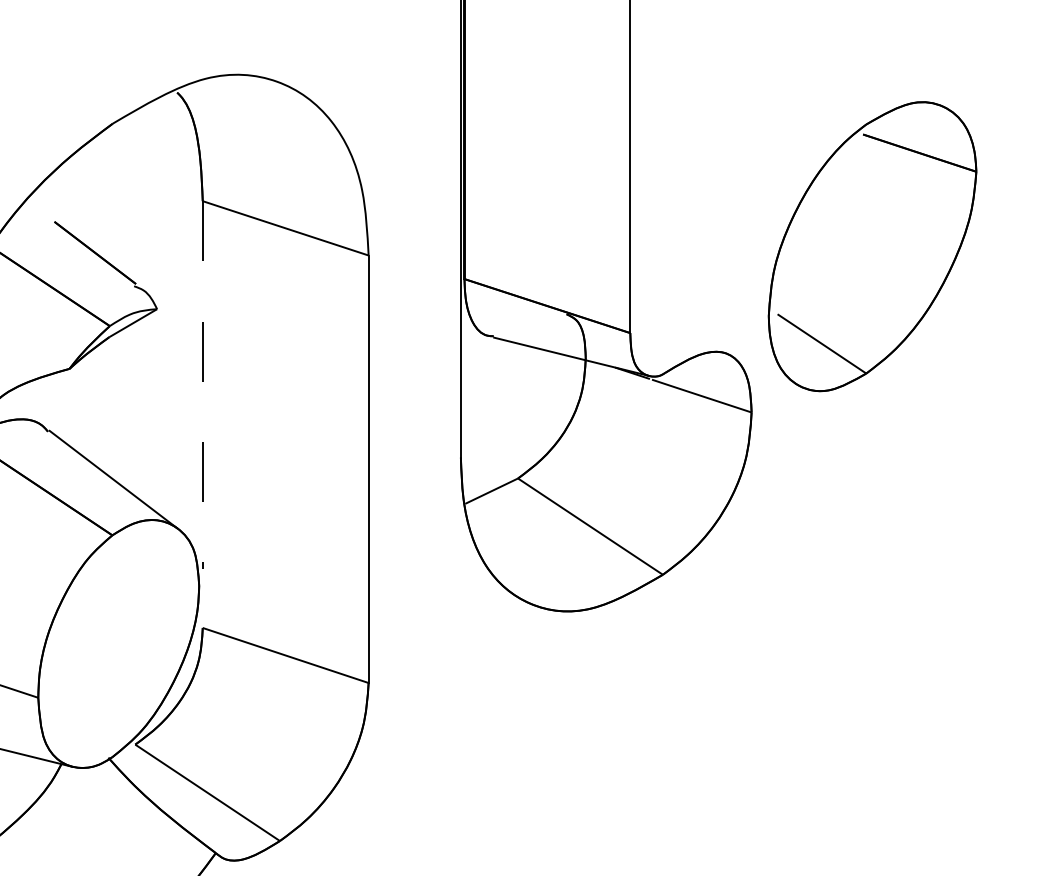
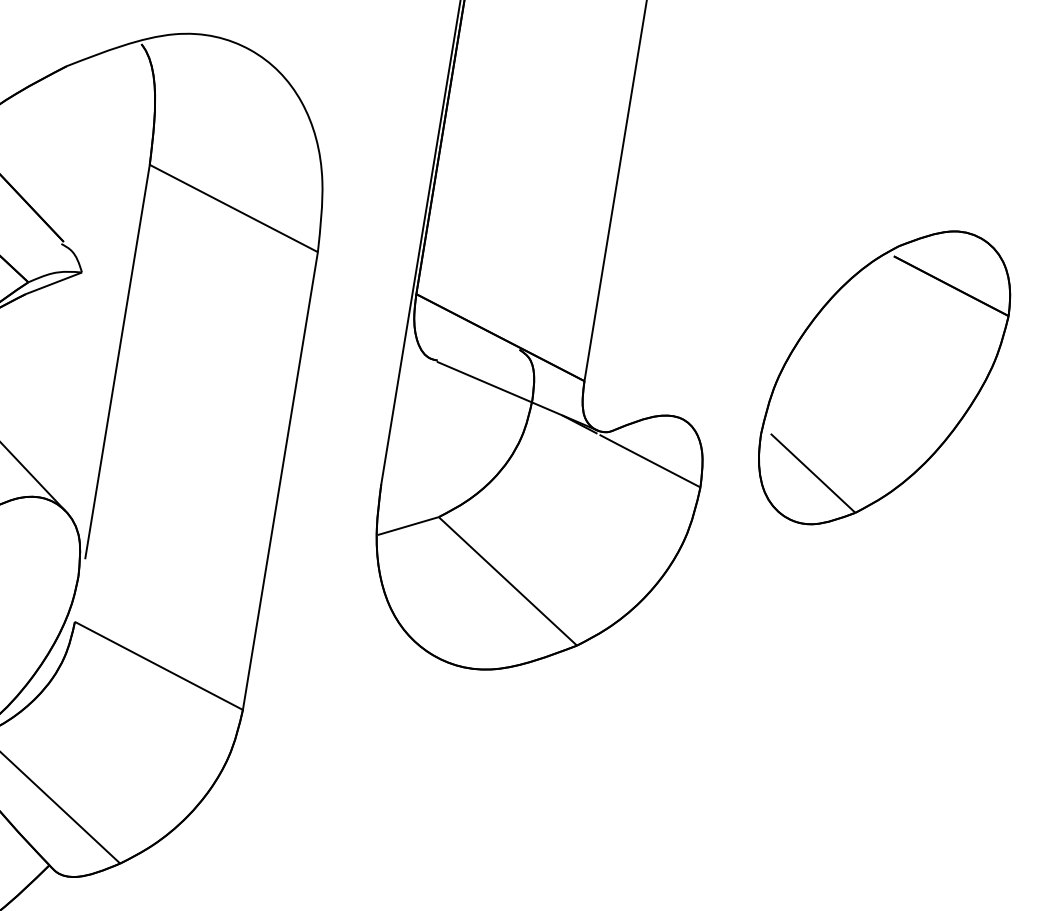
part: (872, 246) -> (884, 377), moved
line: (202, 384) -> (117, 361), dashed -> solid

